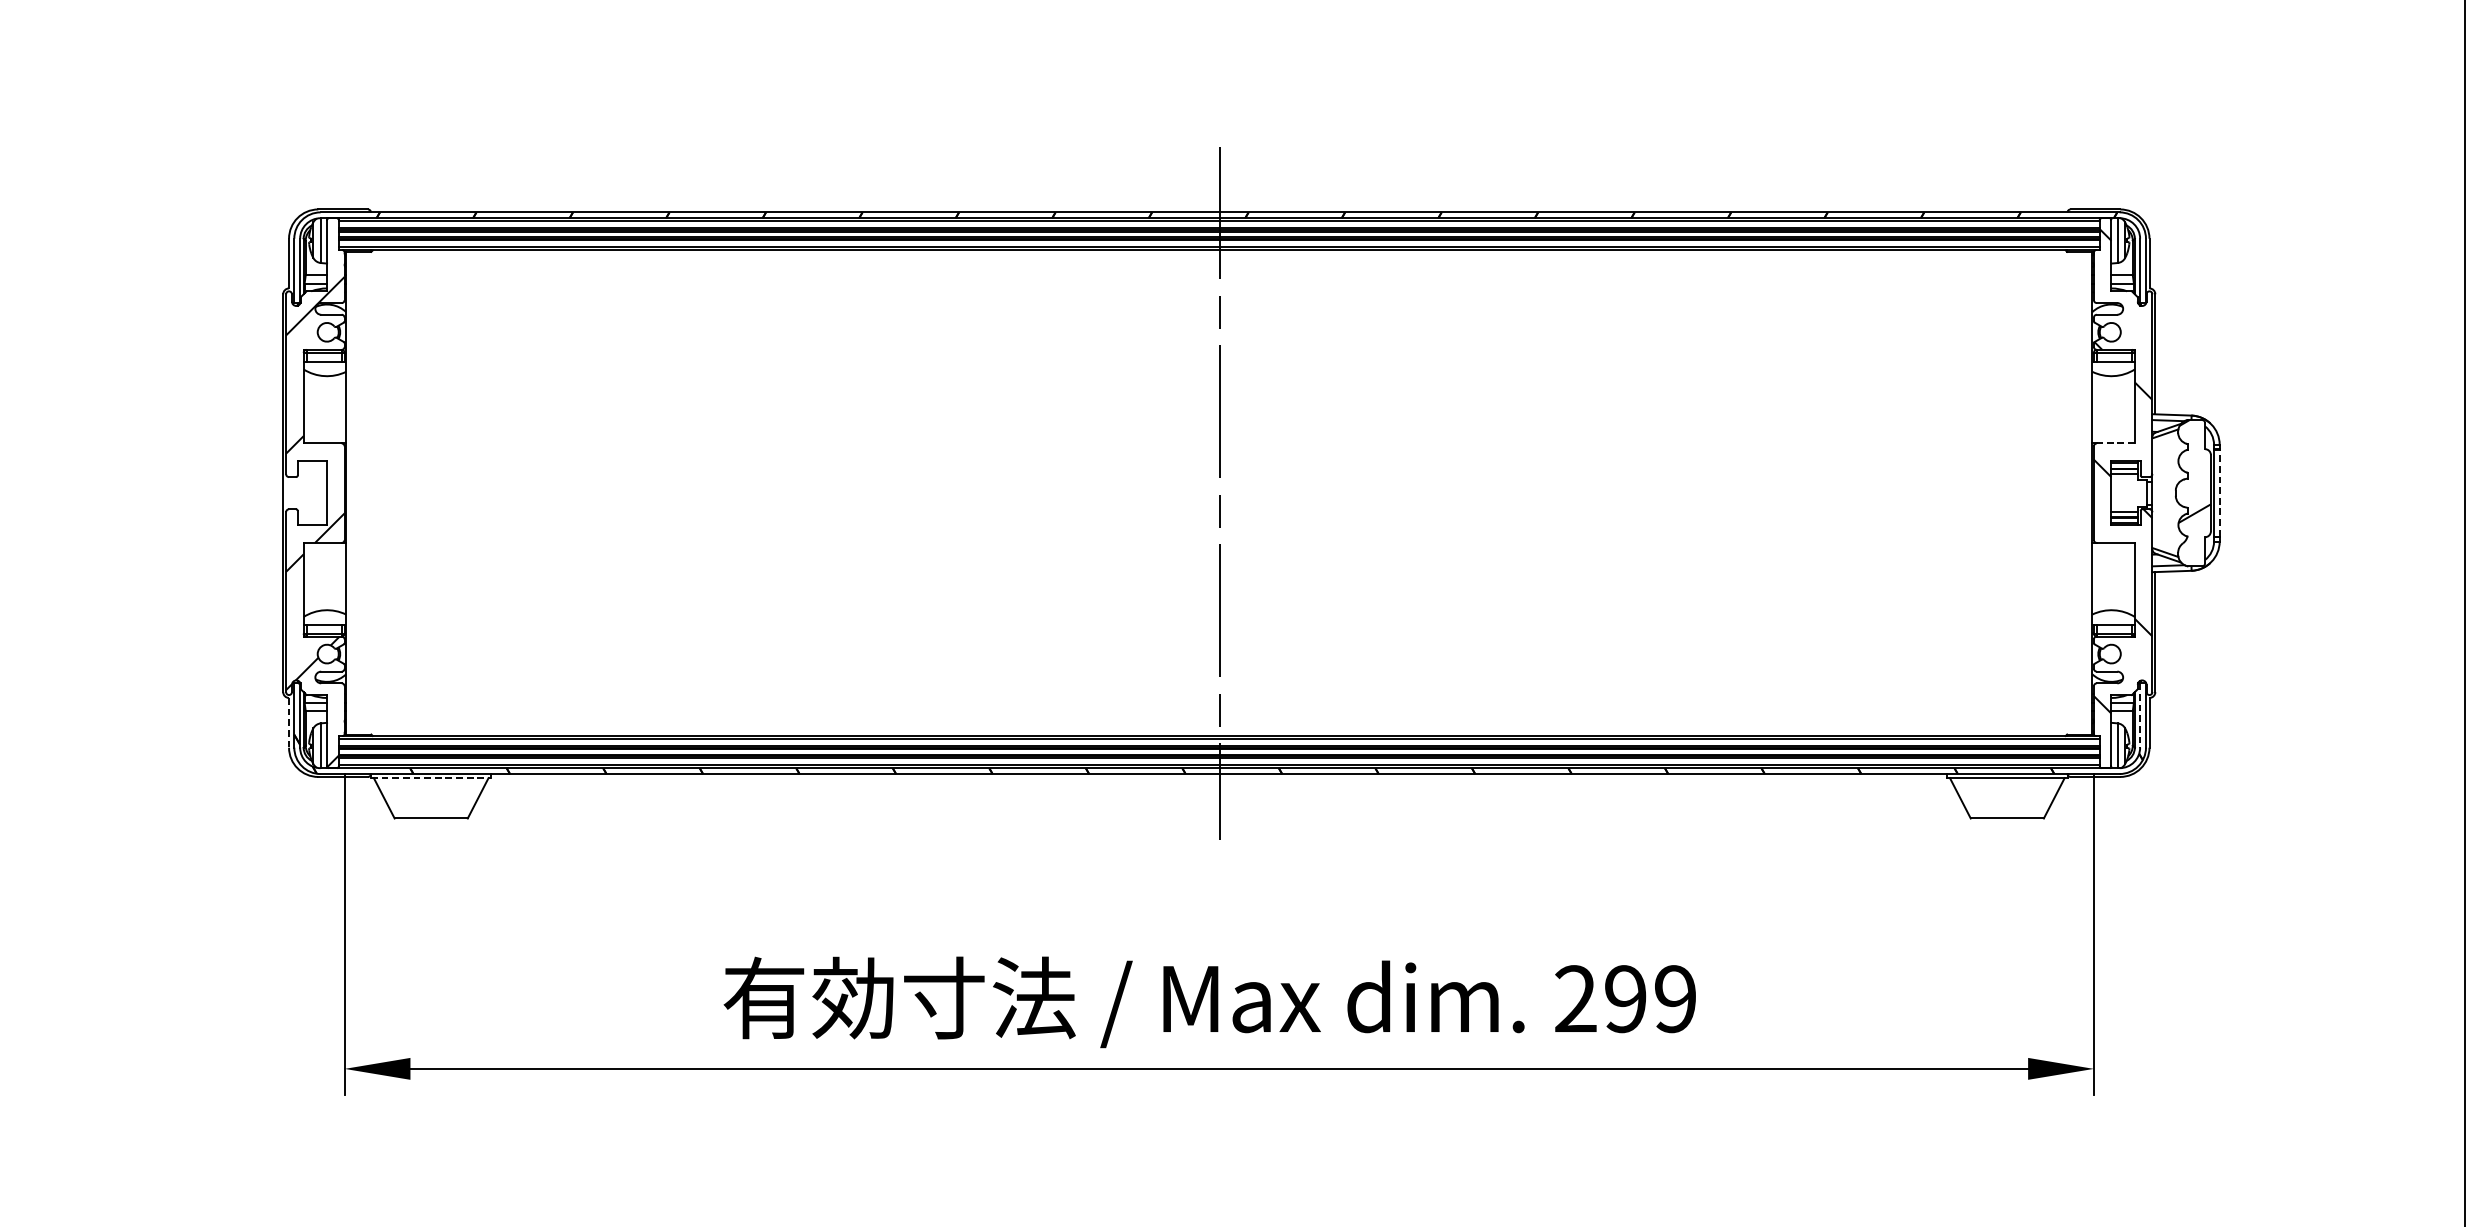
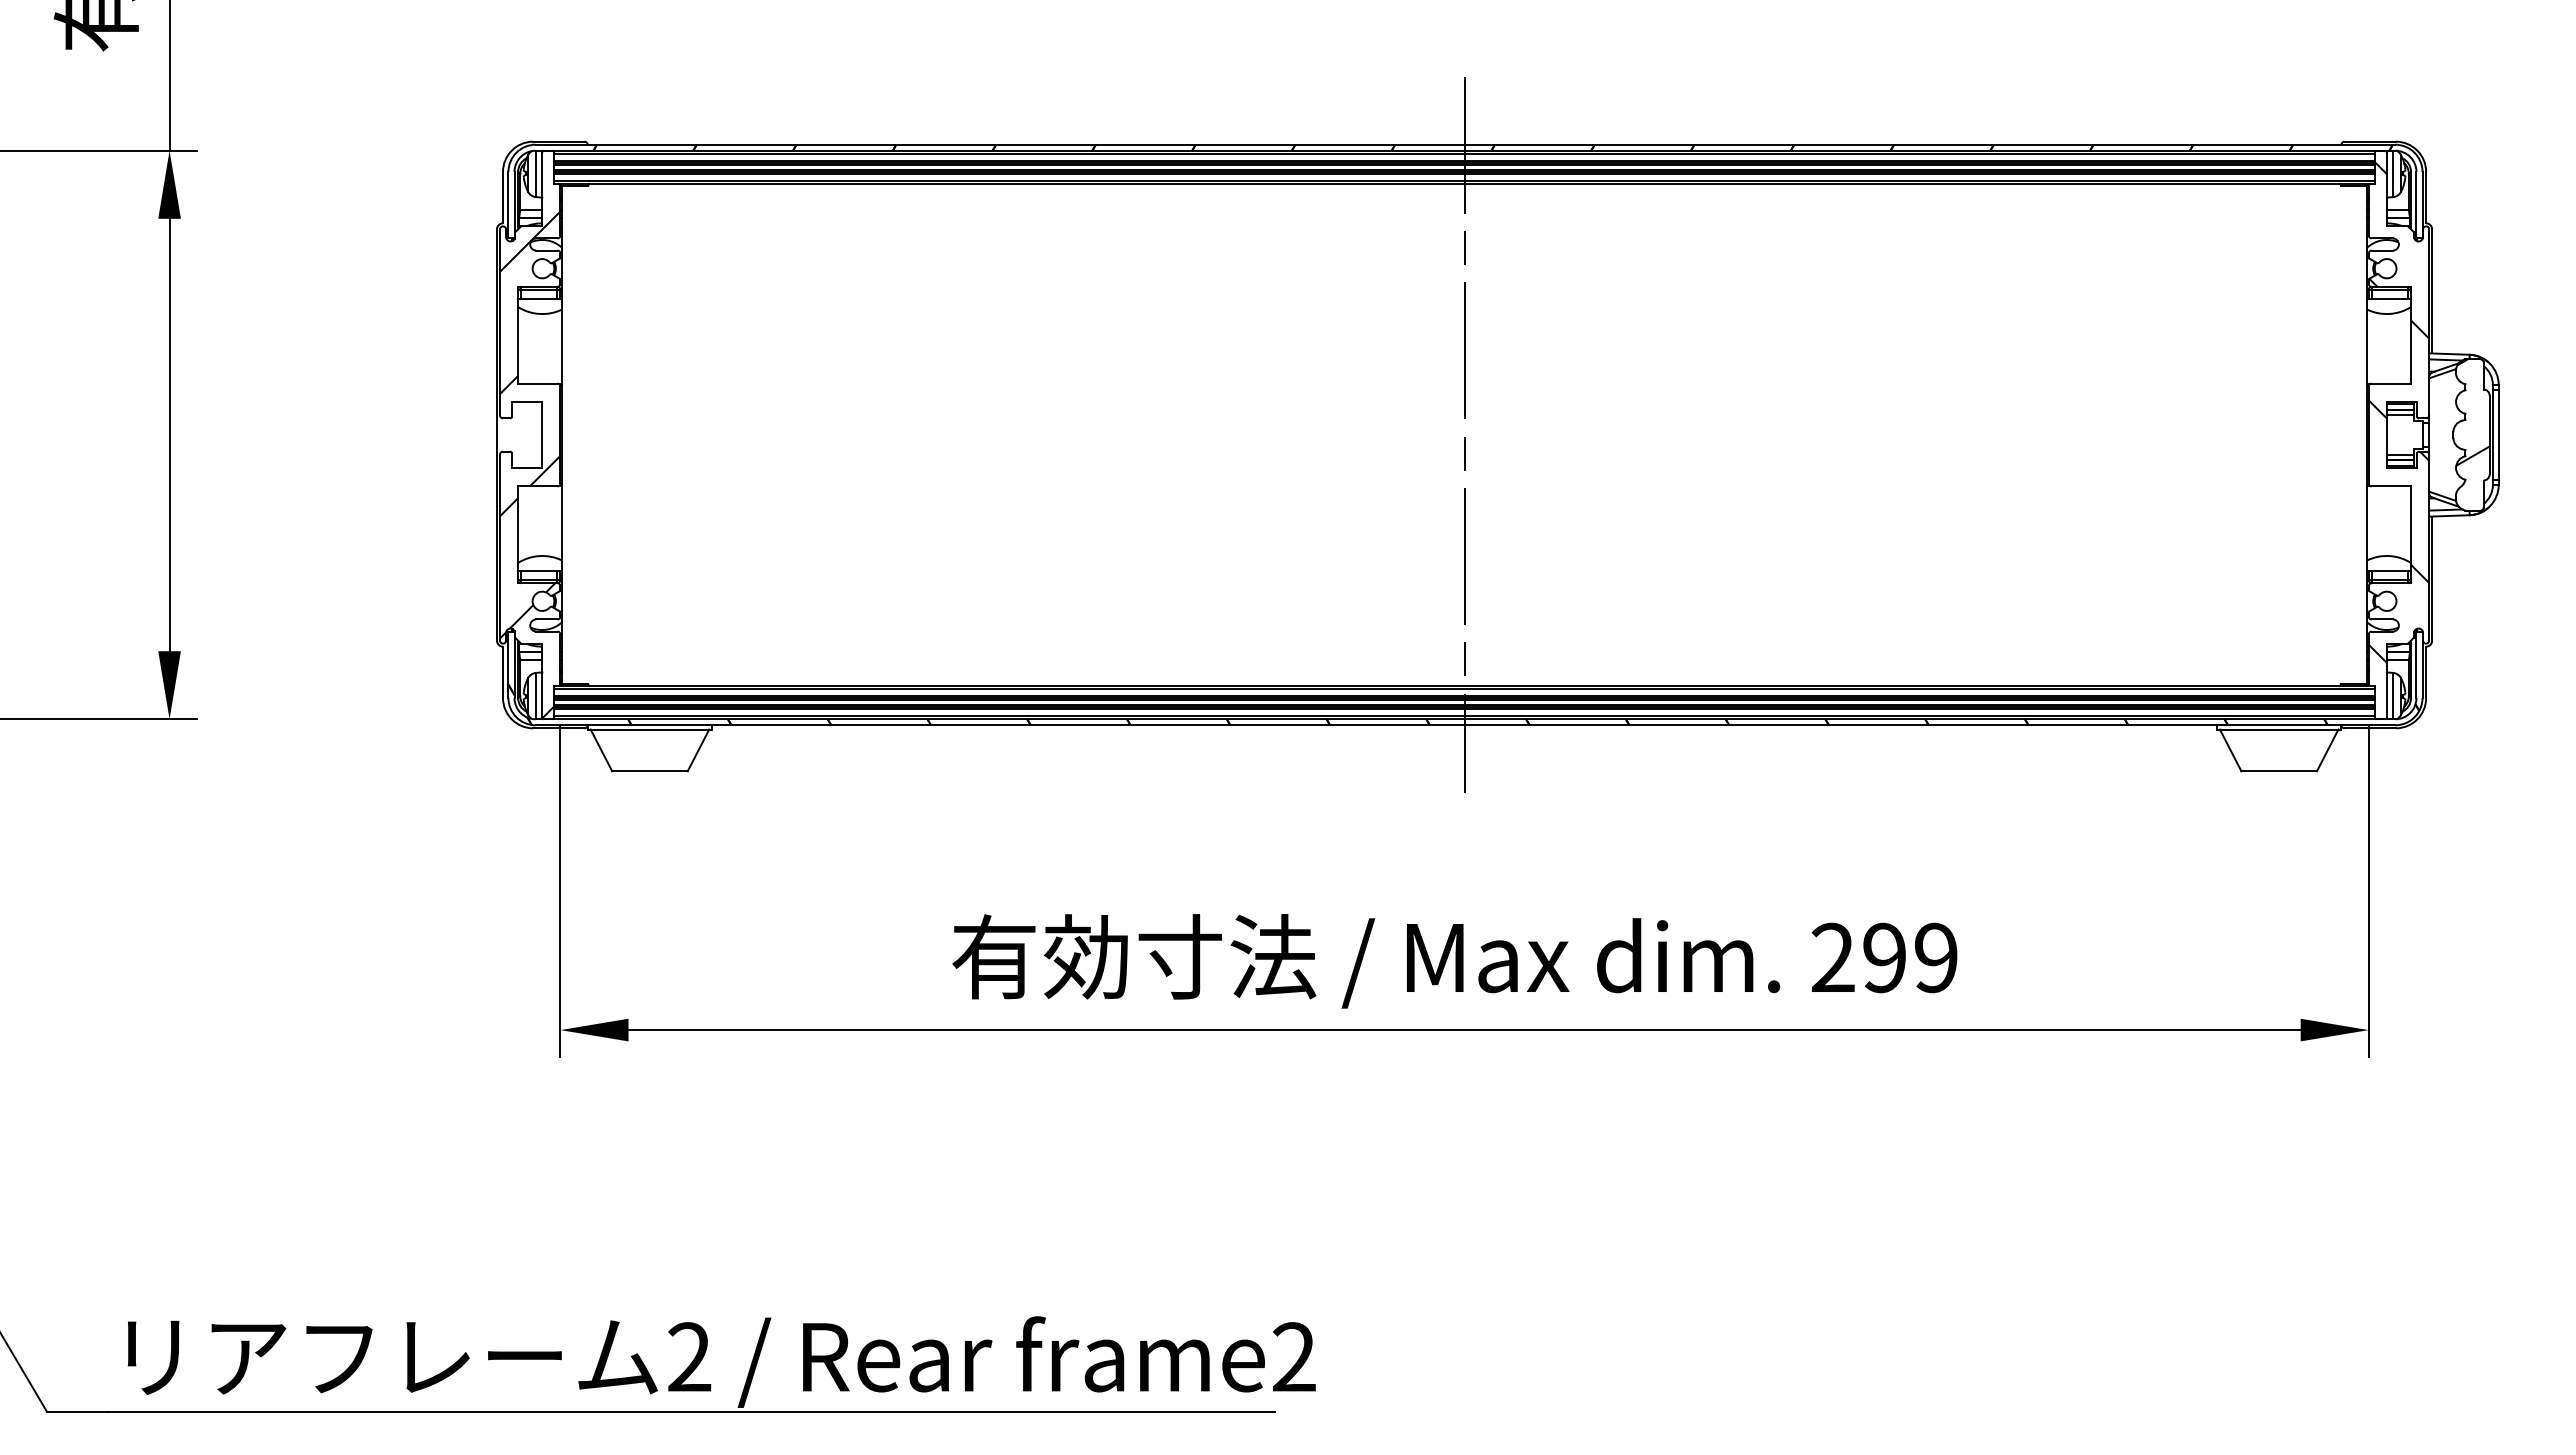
line: (2115, 443) -> (2391, 383), dashed -> solid
line: (2219, 493) -> (2498, 435), dashed -> solid
line: (2140, 716) -> (2416, 665), dashed -> solid
line: (289, 722) -> (503, 672), dashed -> solid
line: (431, 778) -> (650, 729), dashed -> solid

